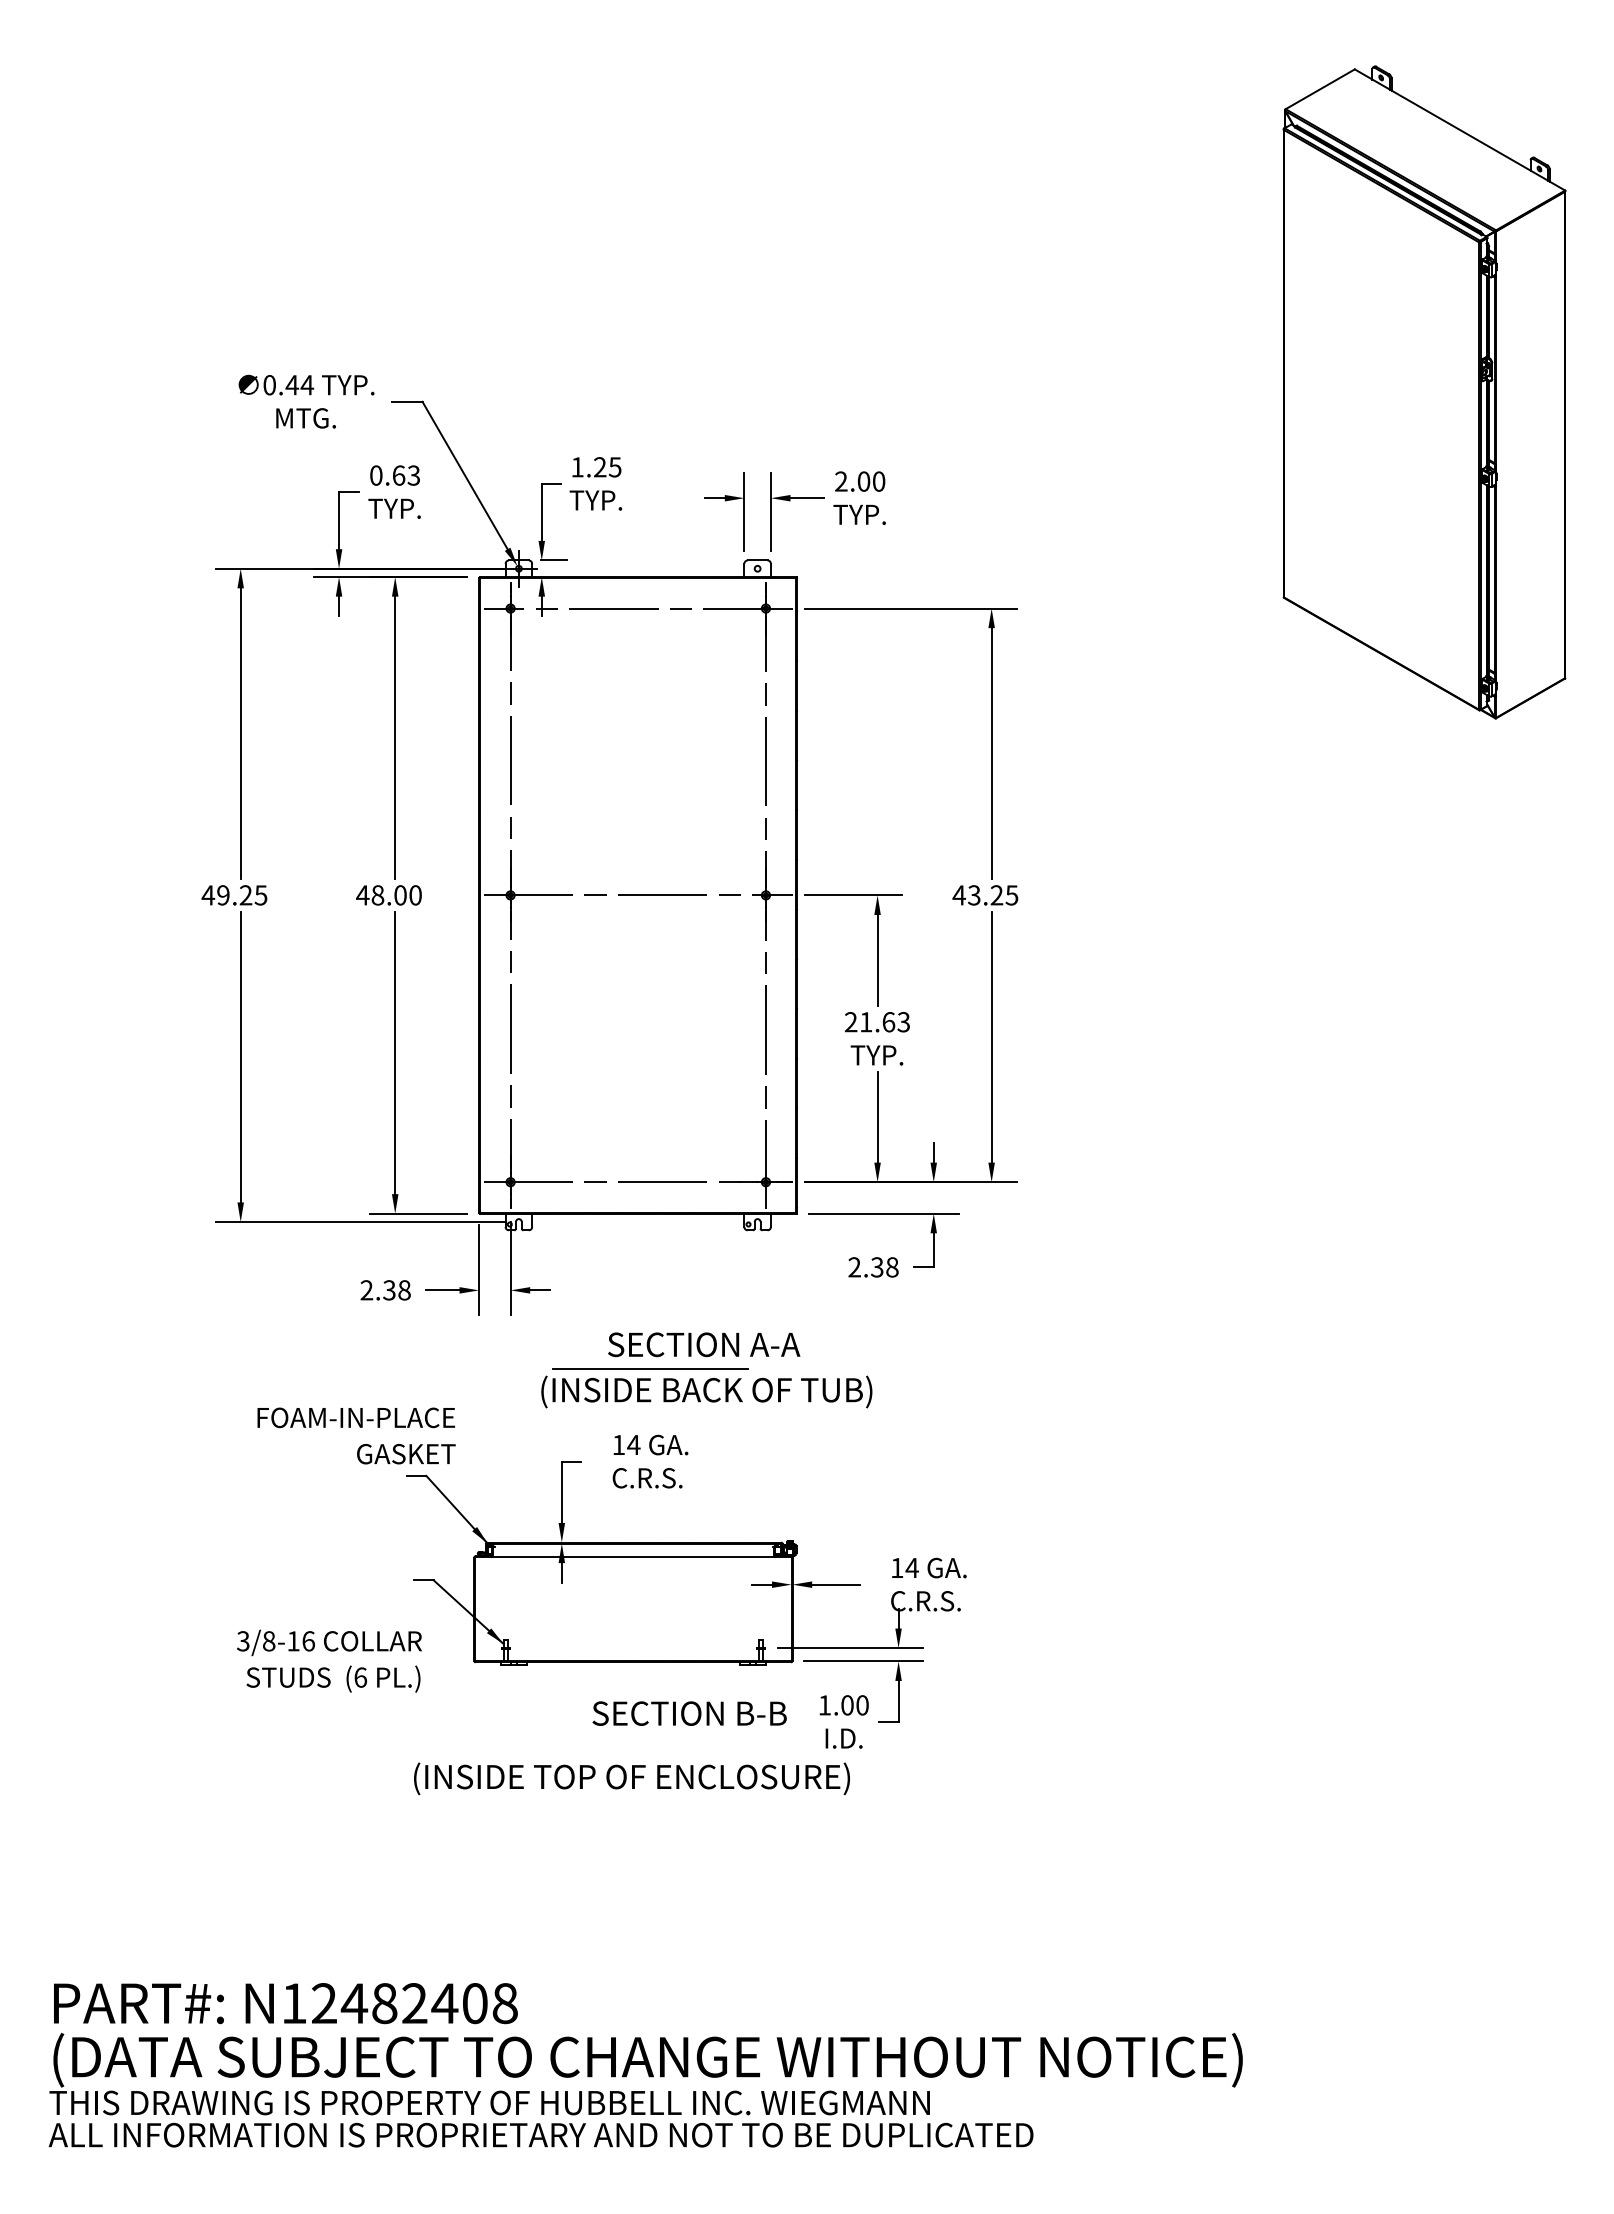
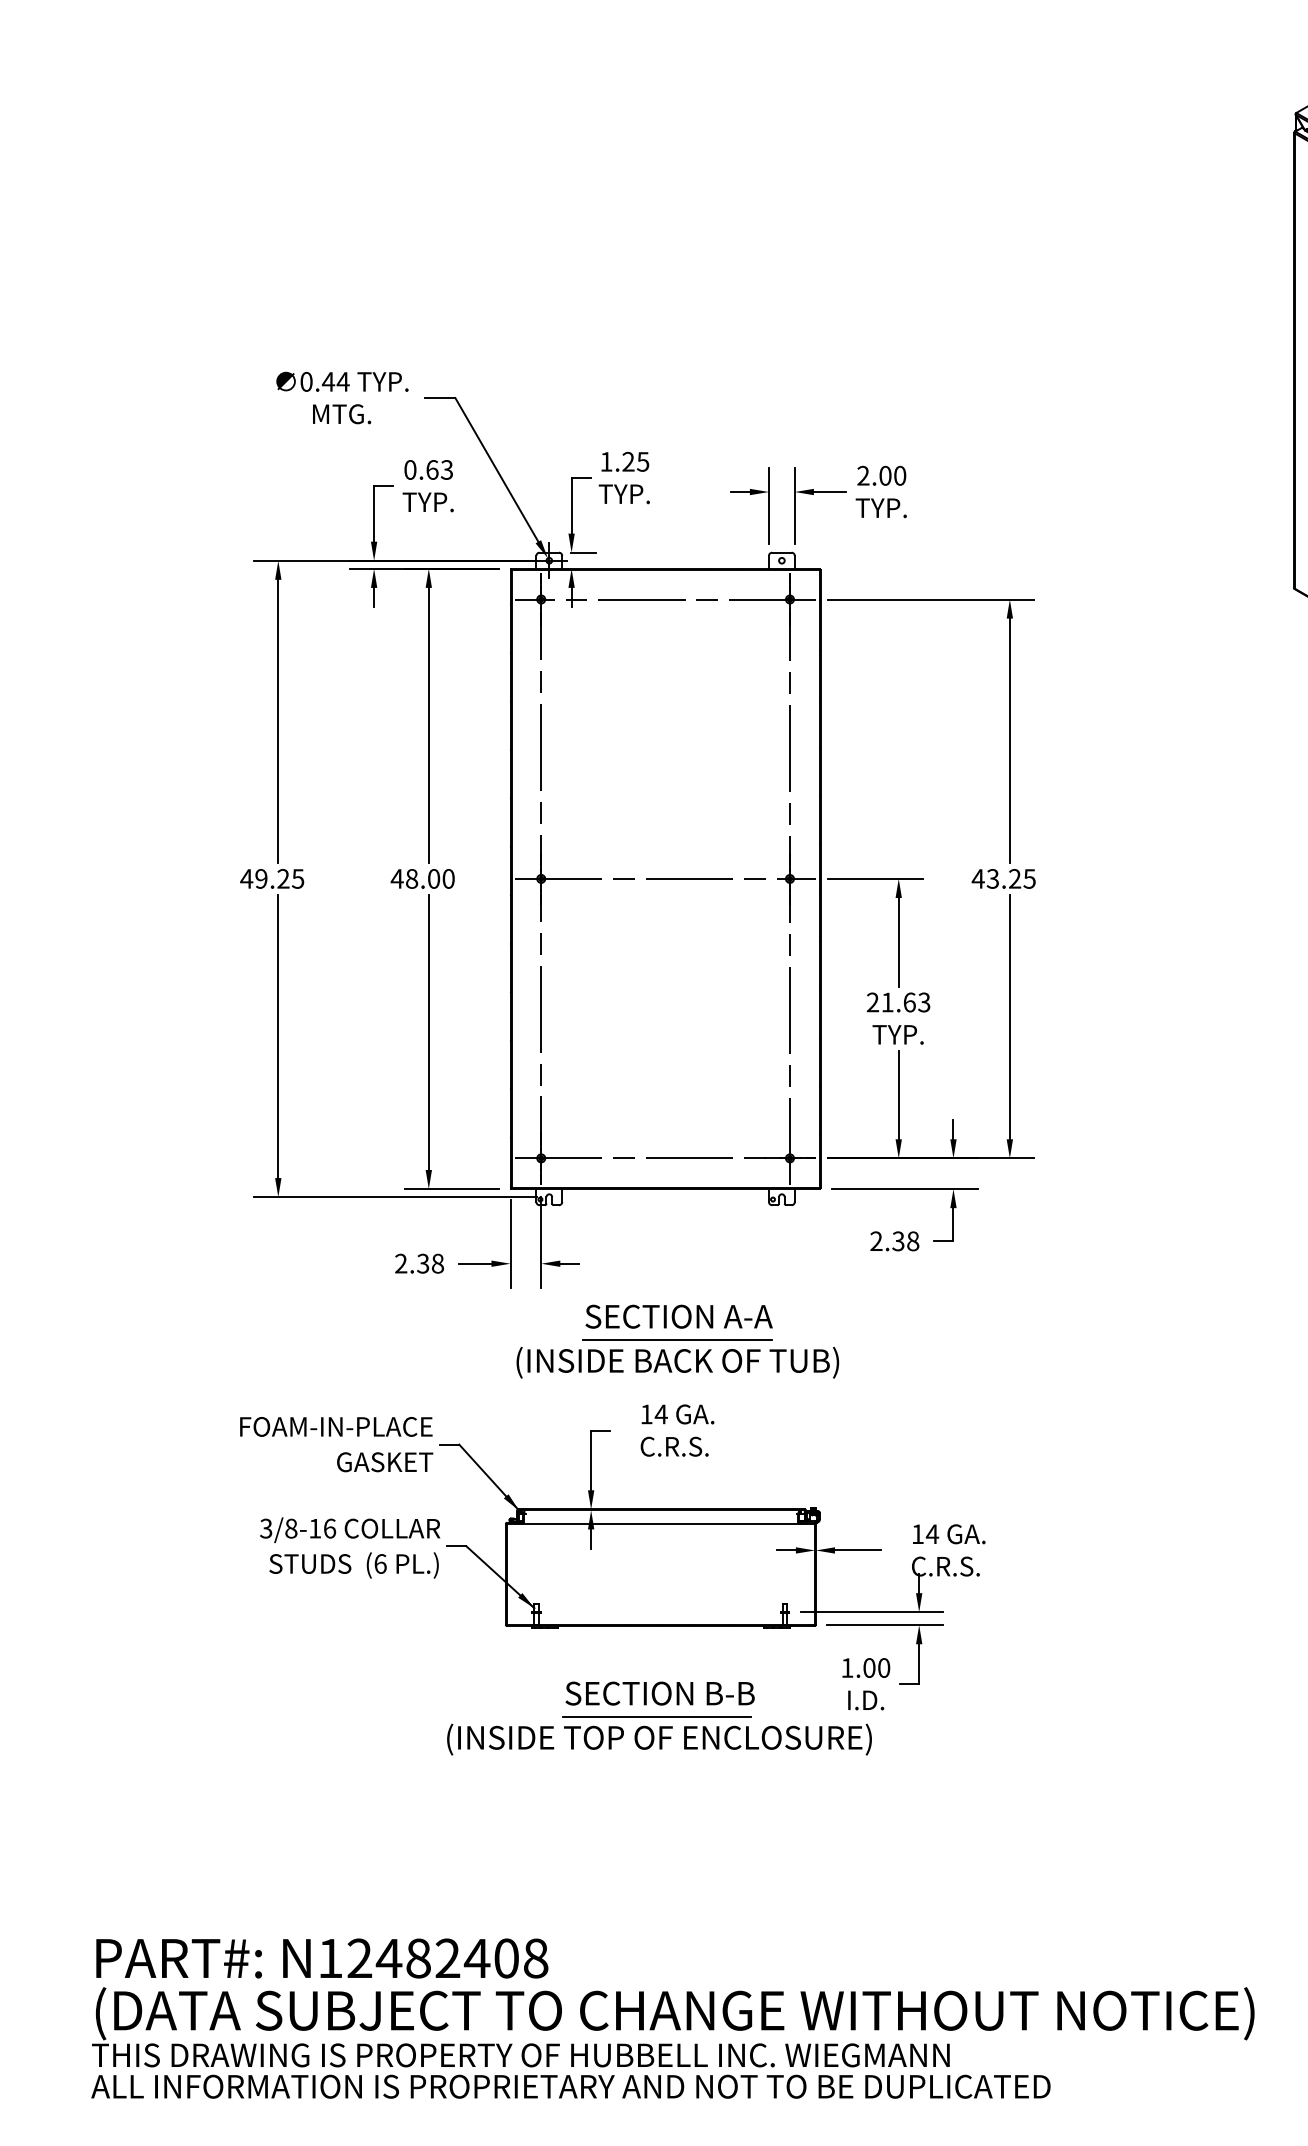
text: (704, 1344) -> (679, 1316), moved
text: (706, 1391) -> (677, 1362), moved
text: (356, 1435) -> (336, 1444), moved
text: (329, 1660) -> (350, 1547), moved
text: (689, 1713) -> (659, 1693), moved
line: (629, 1755) -> (657, 1716), added

